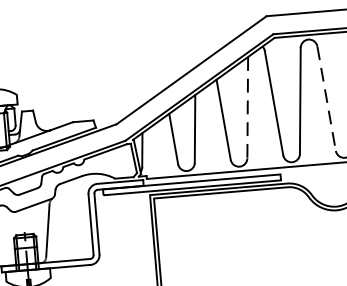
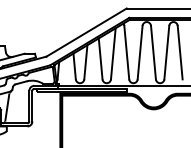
line: (326, 98) -> (153, 52), dashed -> solid
line: (248, 107) -> (113, 53), dashed -> solid

